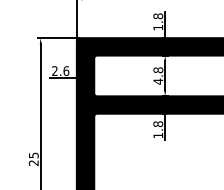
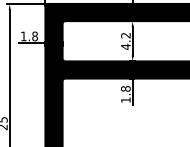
text: (60, 70) -> (29, 35), 2.6 -> 1.8
text: (158, 70) -> (126, 35), 4.8 -> 4.2

